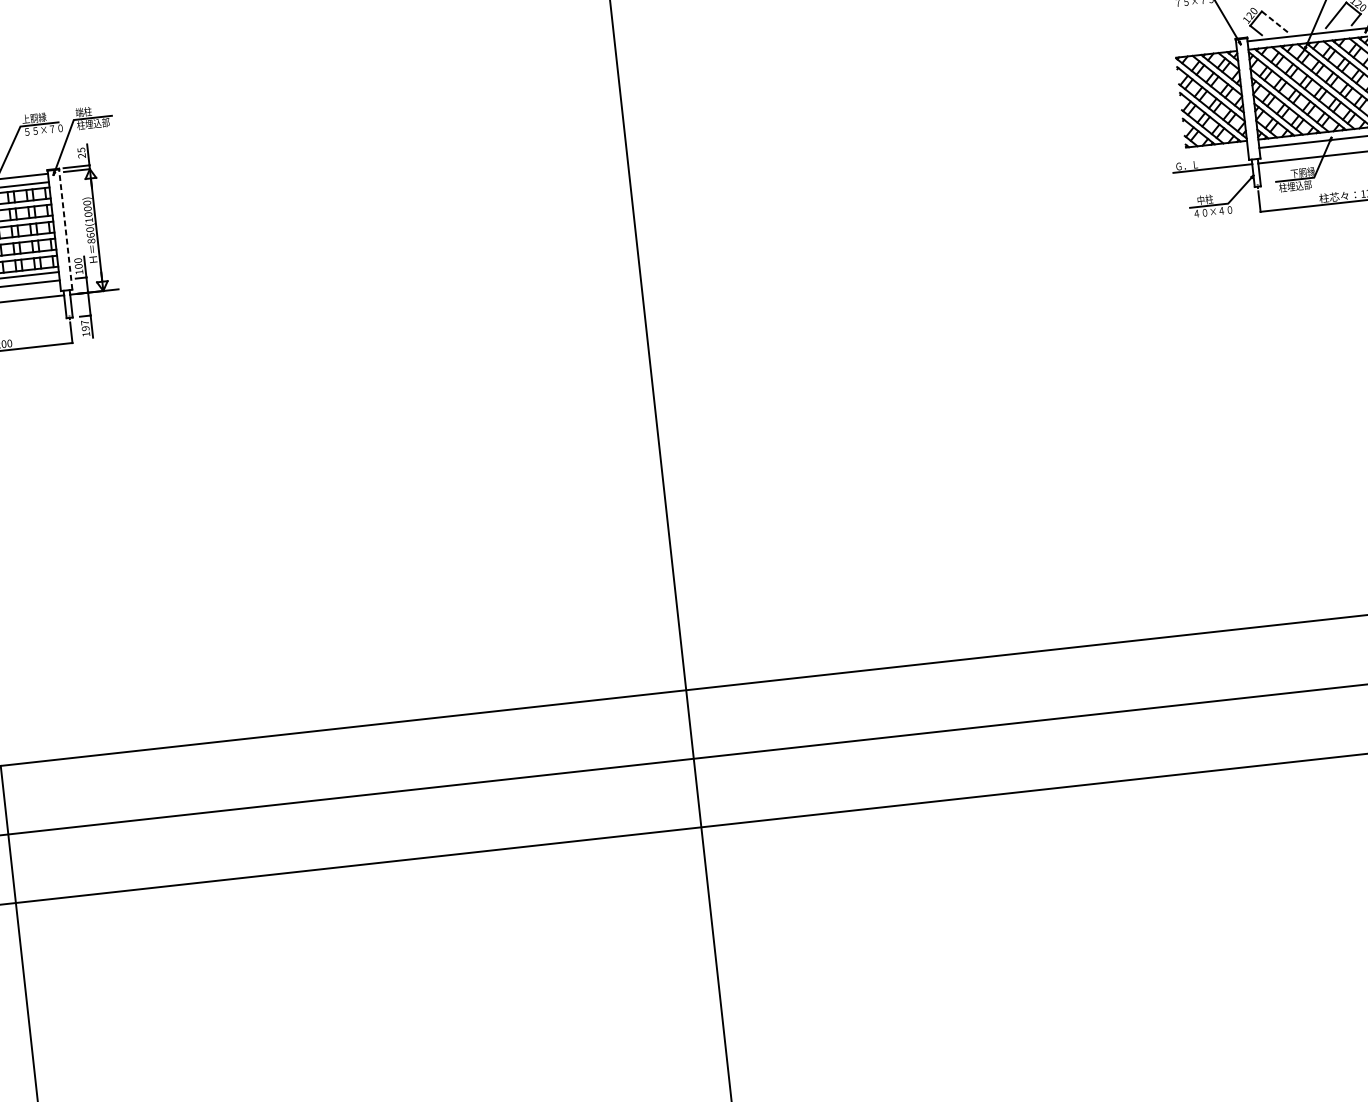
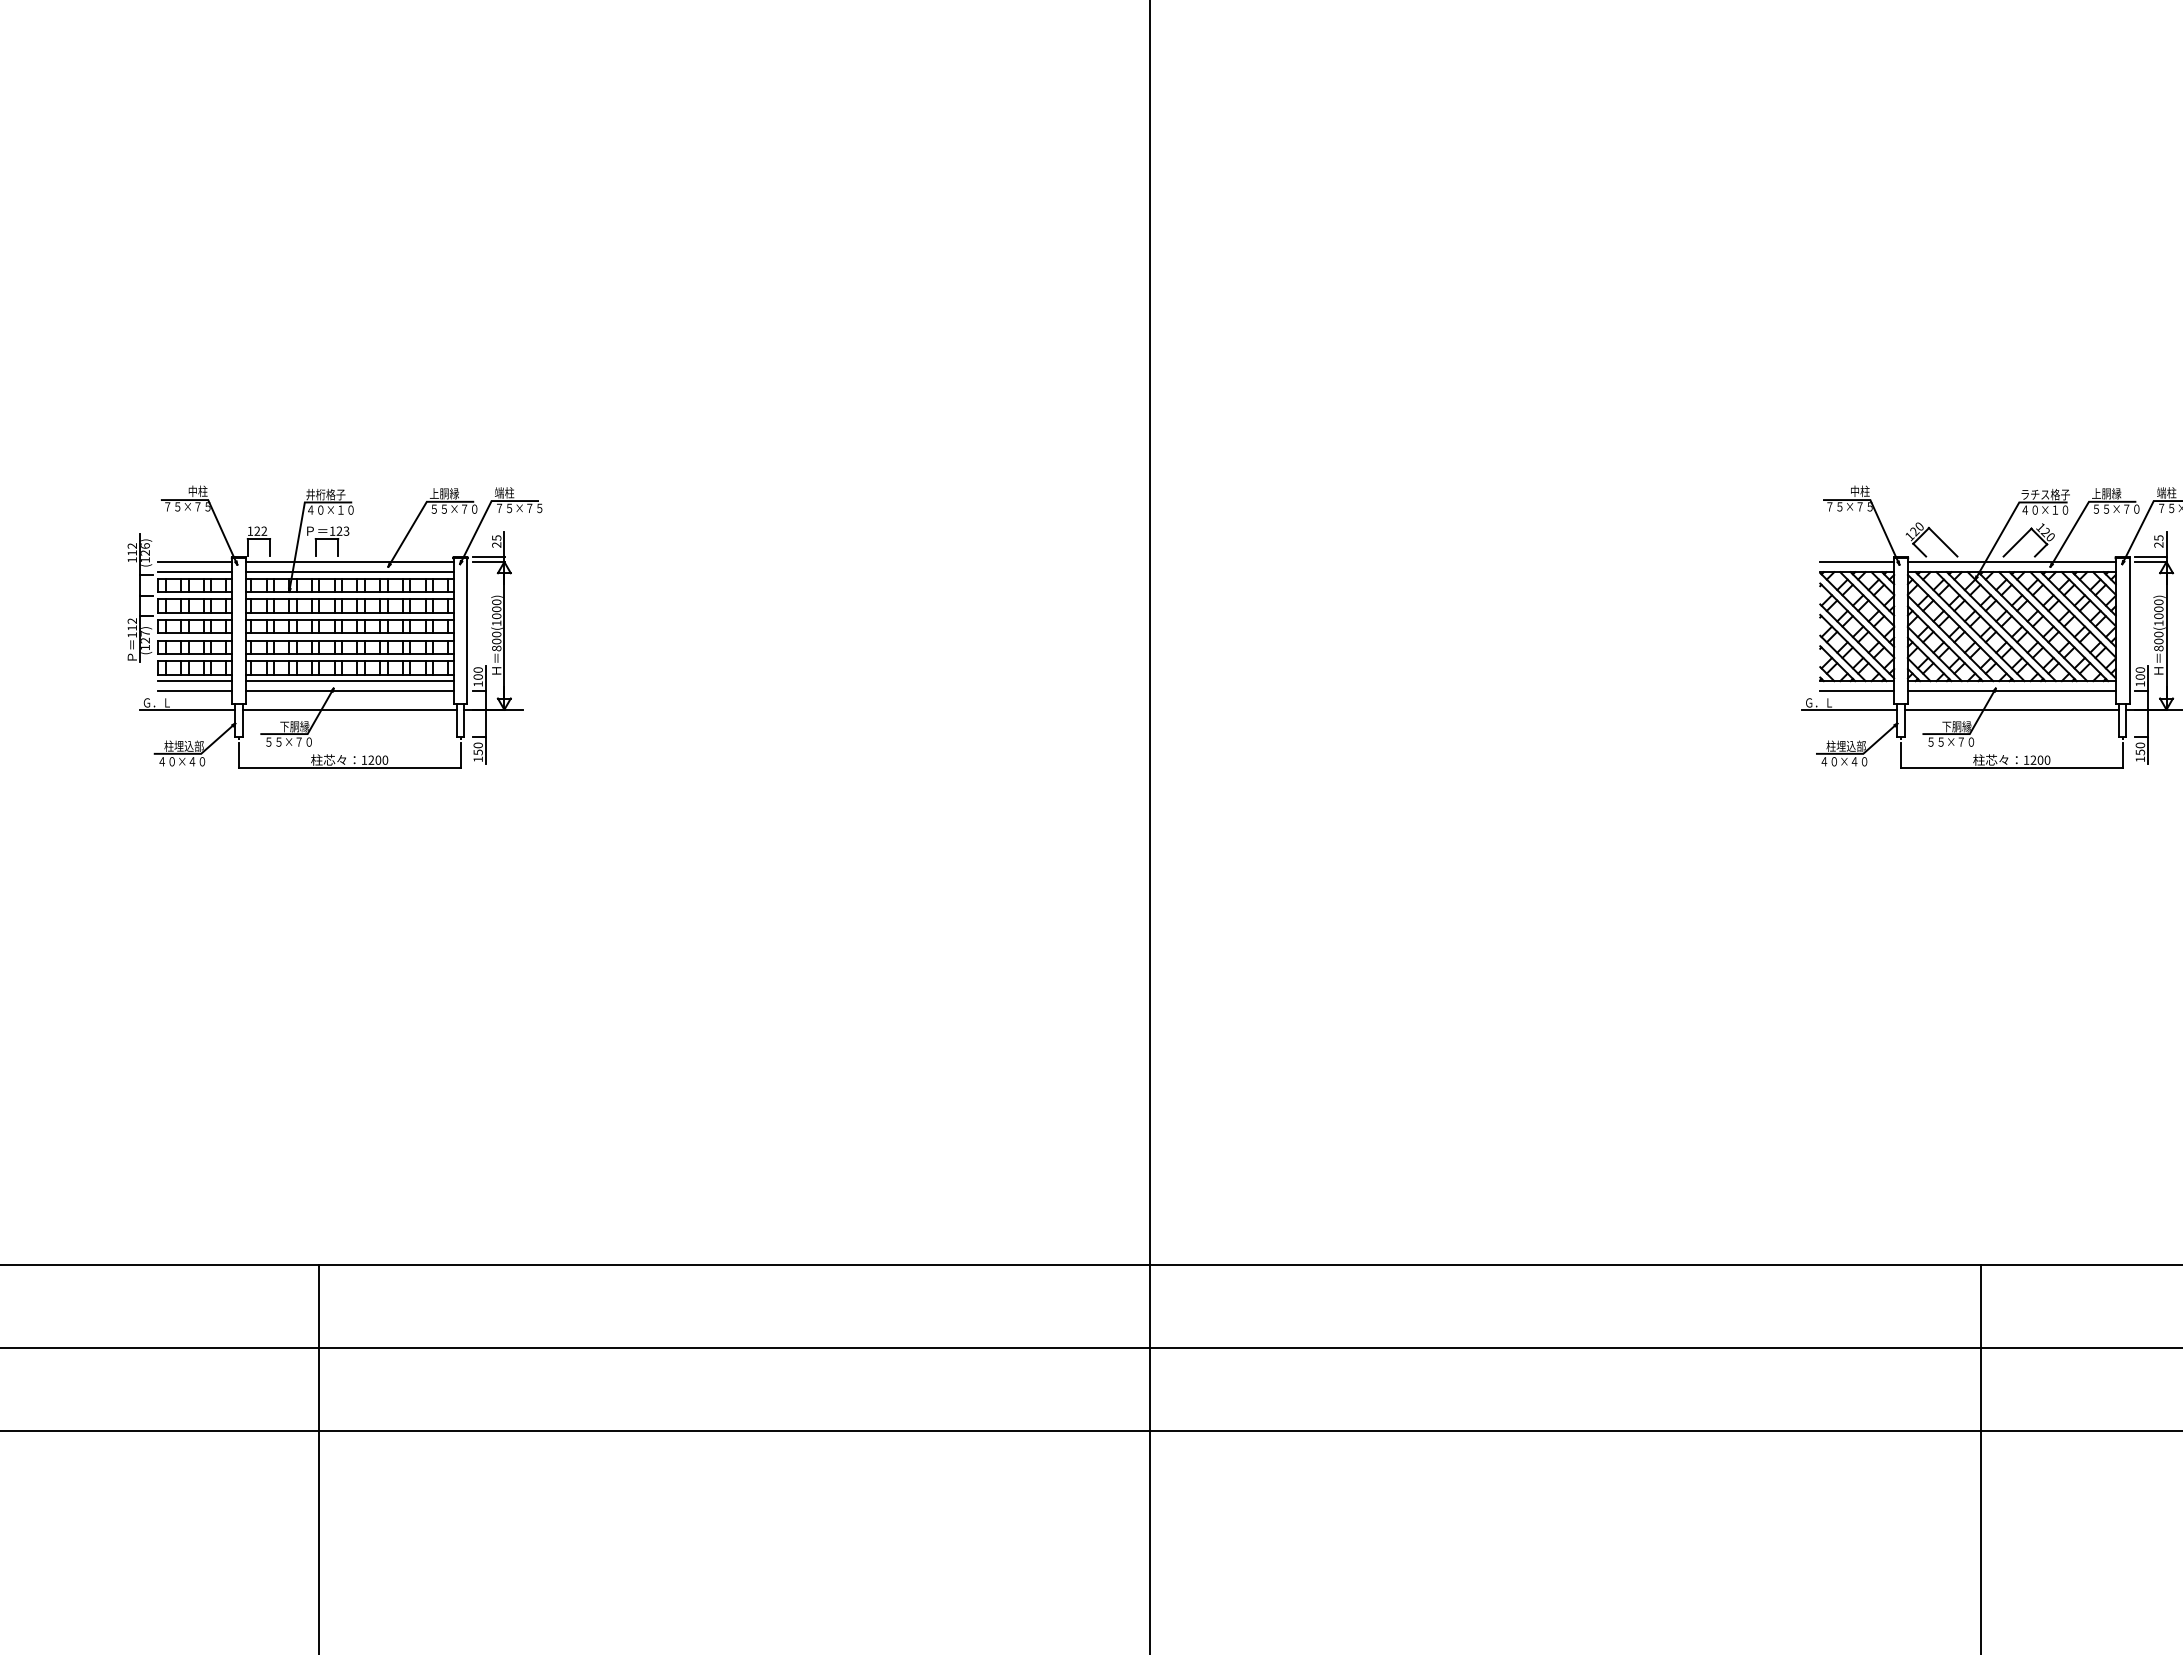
line: (1274, 21) -> (1942, 541), dashed -> solid
line: (1205, 46) -> (1857, 562), added
text: (96, 122) -> (518, 507), 柱埋込部 -> ７５×７５
line: (1217, 152) -> (1857, 691), added
text: (1298, 185) -> (1950, 741), 柱埋込部 -> ５５×７０
text: (1212, 198) -> (1845, 745), 中柱 -> 柱埋込部
line: (65, 229) -> (467, 631), dashed -> solid
text: (90, 235) -> (496, 641), 860(1000) -> 800(1000)
text: (84, 325) -> (477, 748), 197 -> 150

